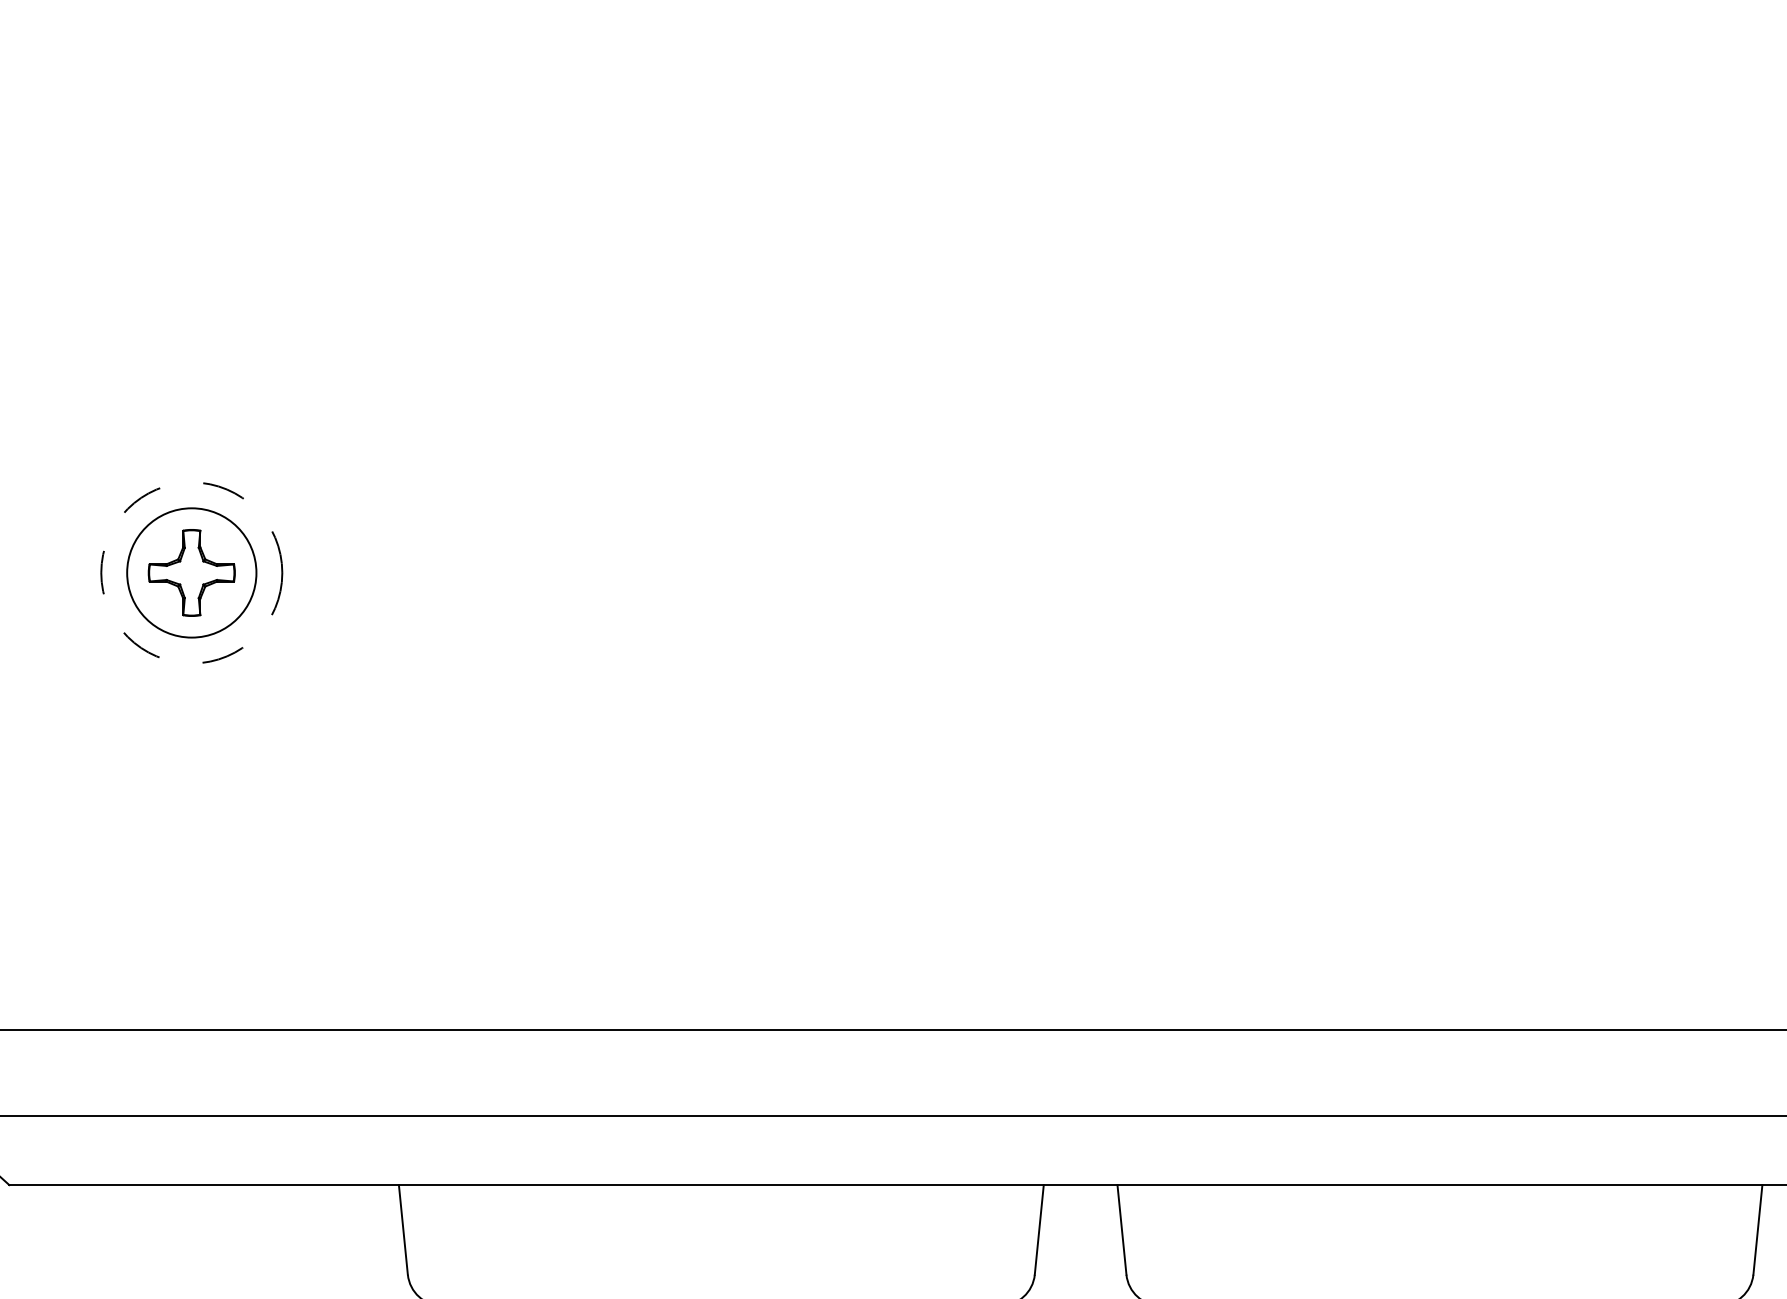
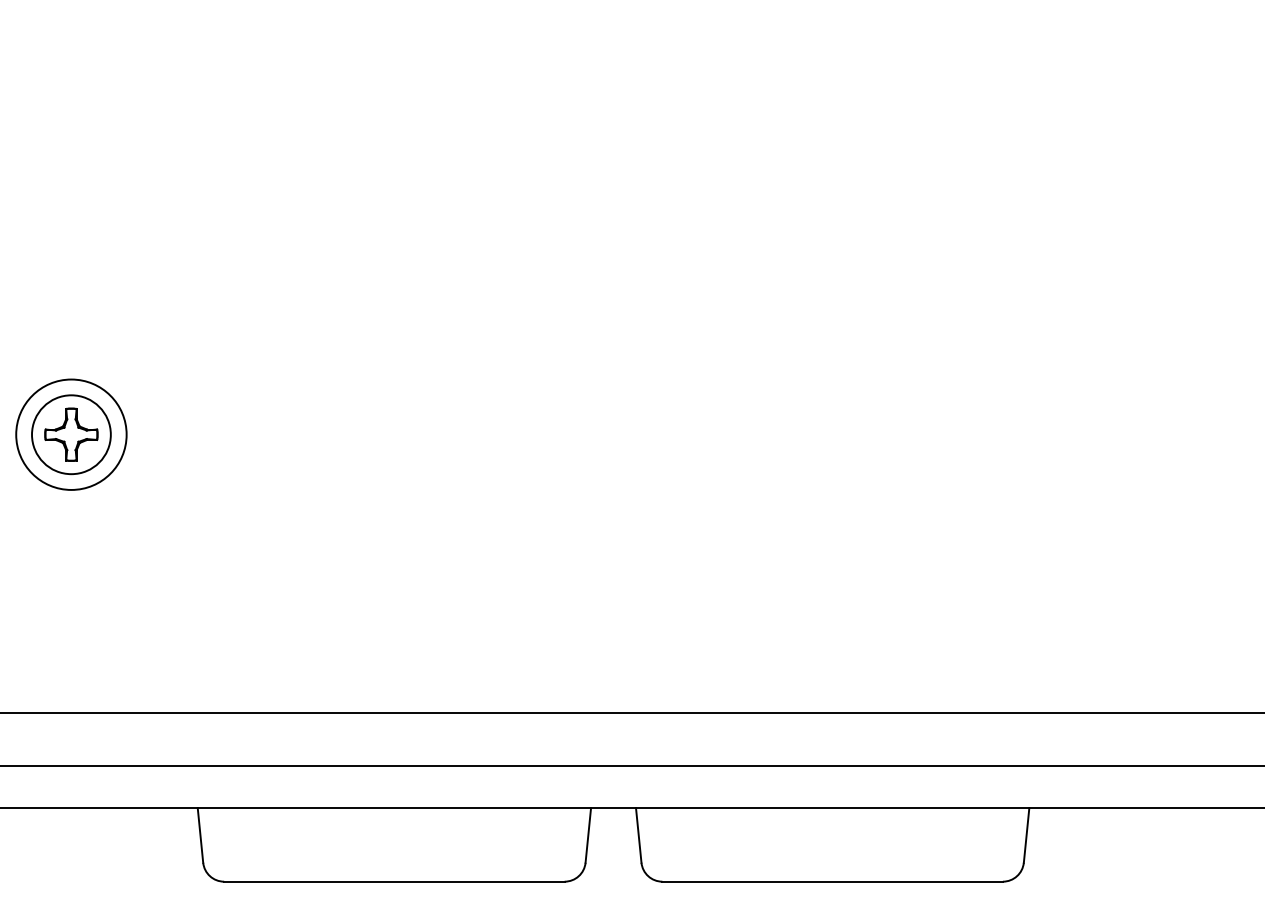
circle: (191, 572) -> (71, 434), dashed -> solid

